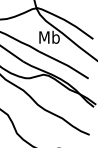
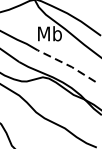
line: (64, 64) -> (67, 65), solid -> dashed

